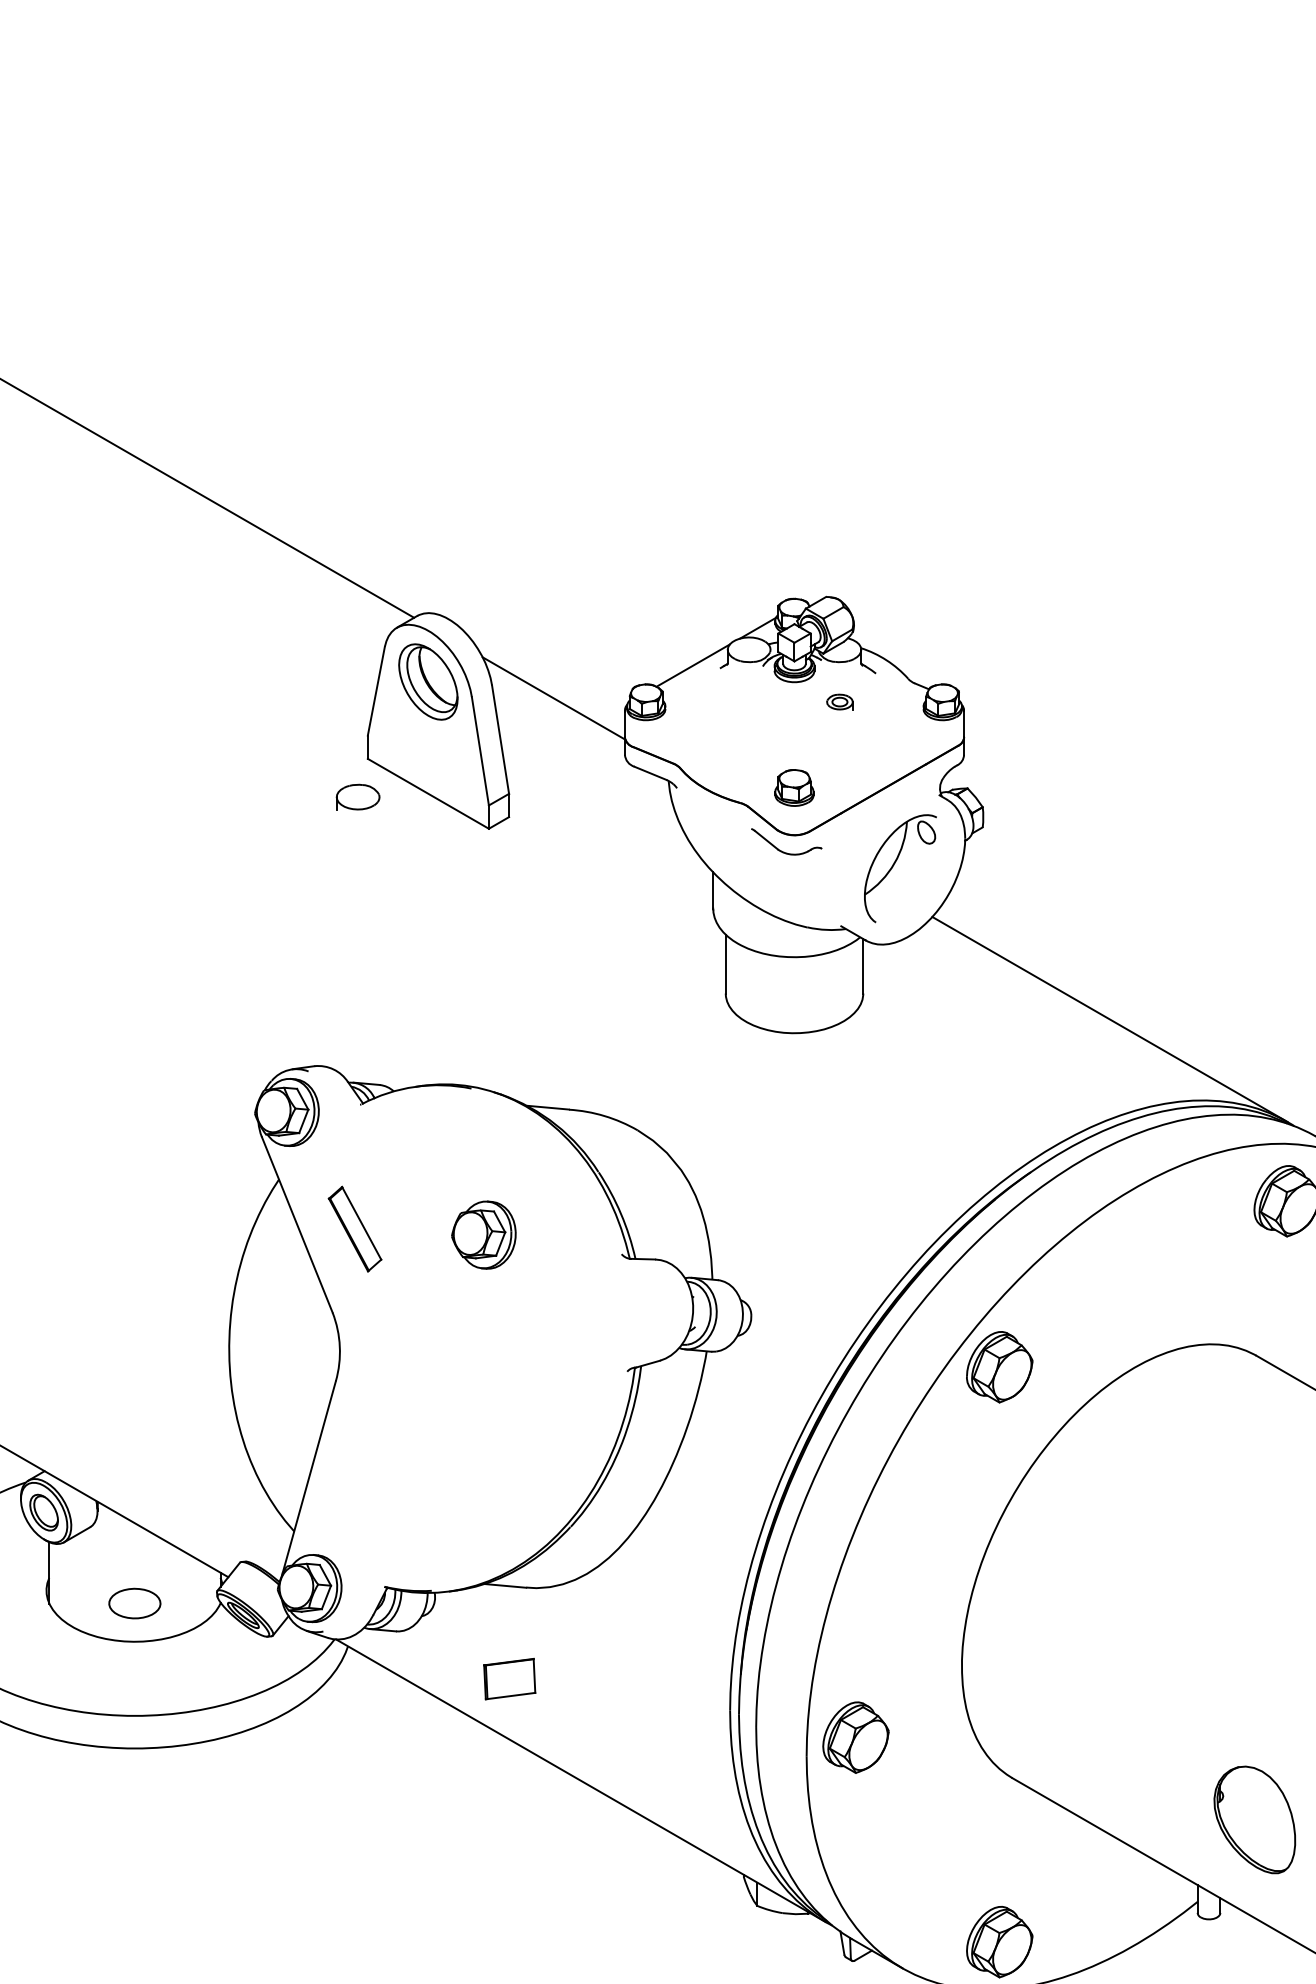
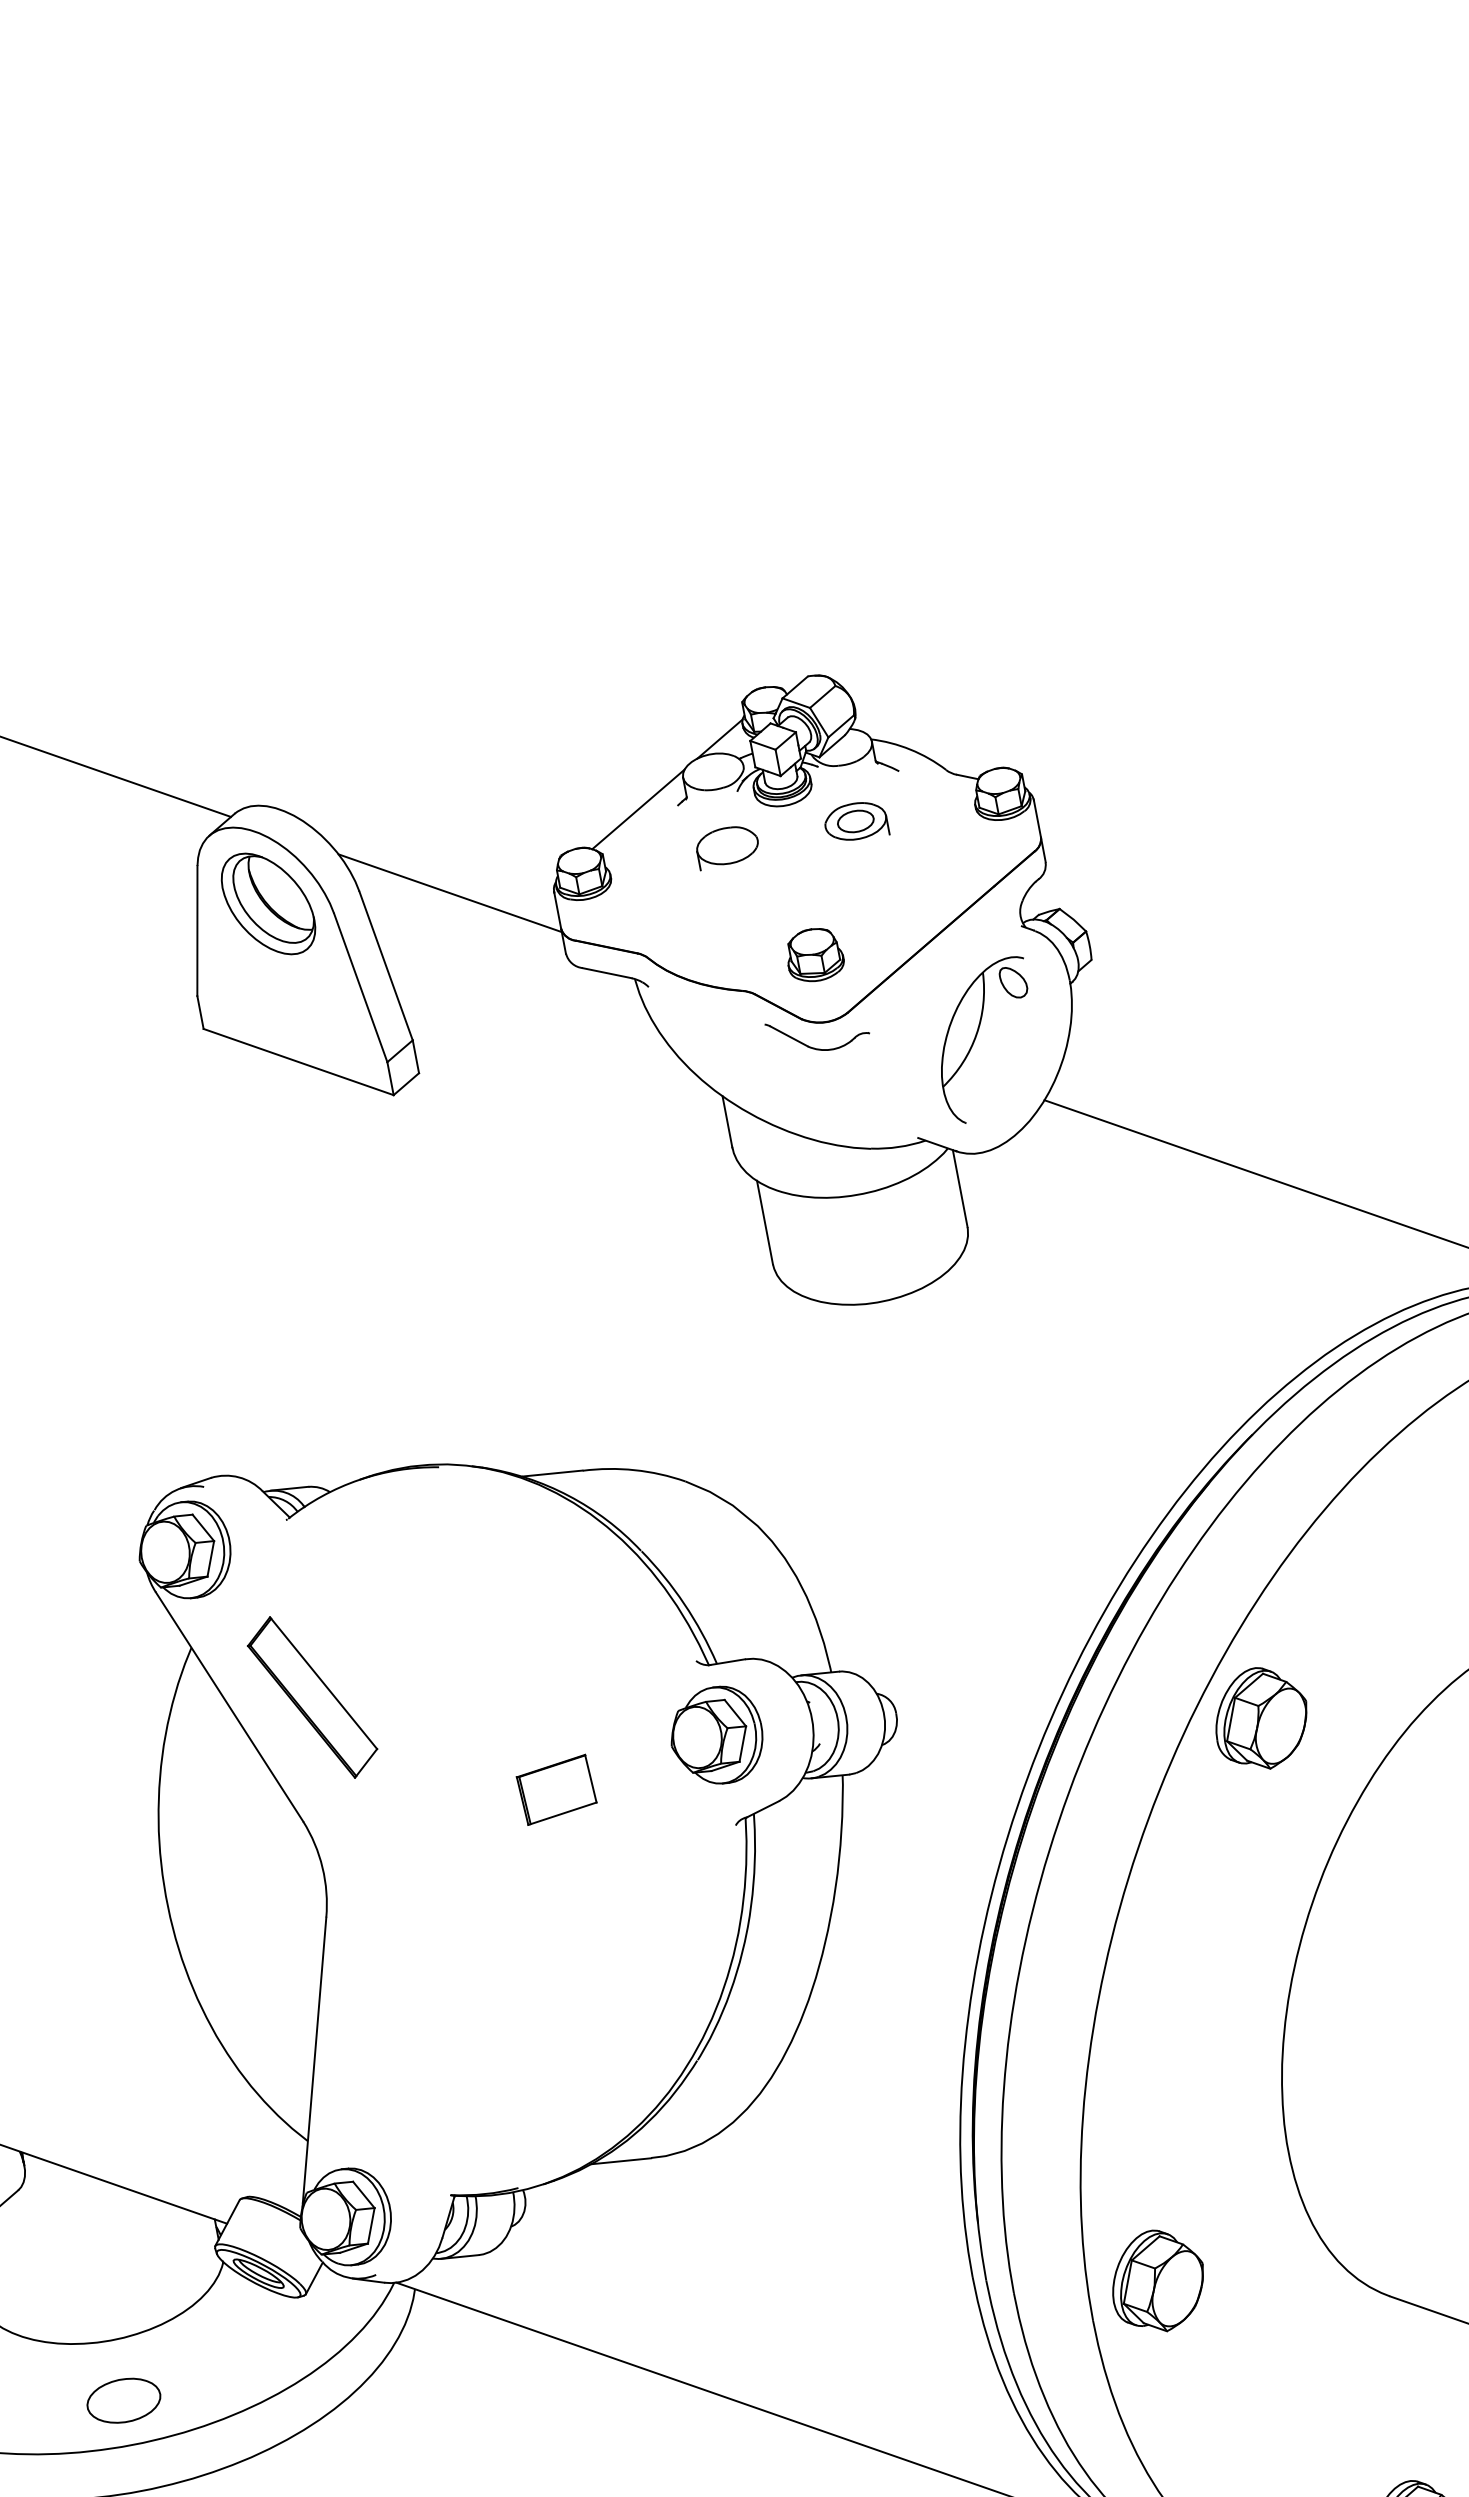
part: (839, 701) -> (855, 820), size x1.67
part: (357, 796) -> (726, 845), moved
part: (354, 1228) -> (311, 1696), size x1.43
part: (483, 1234) -> (715, 1735), moved
part: (134, 1603) -> (123, 2400), moved
part: (509, 1678) -> (556, 1789), moved

